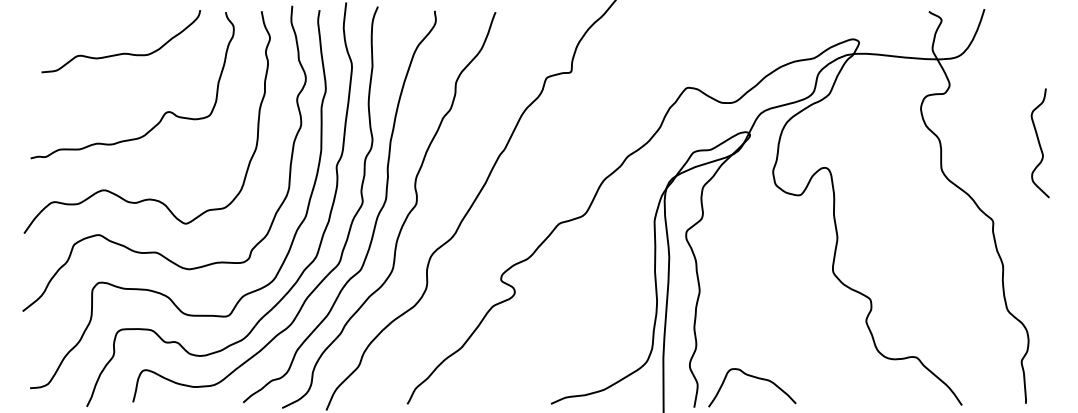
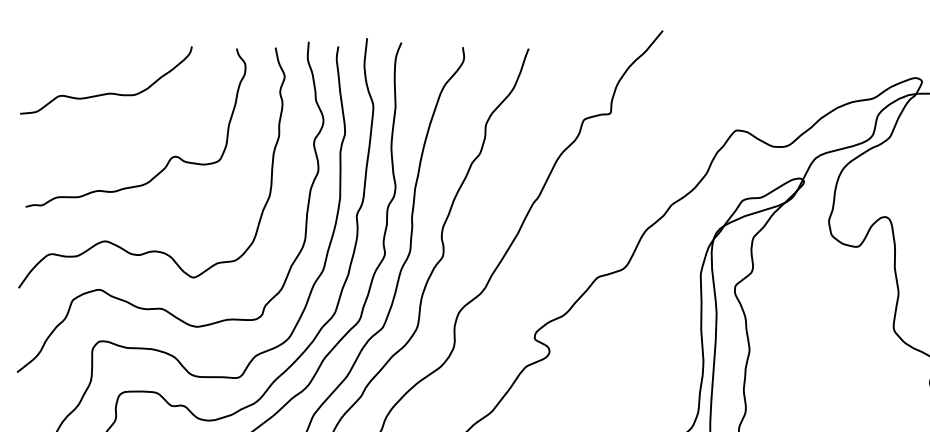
curve: (123, 52) -> (108, 92), moved

